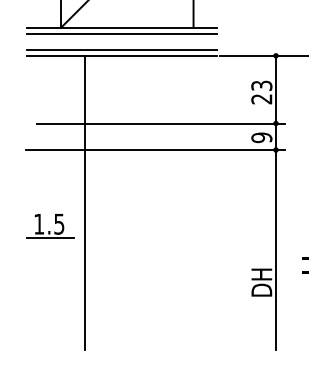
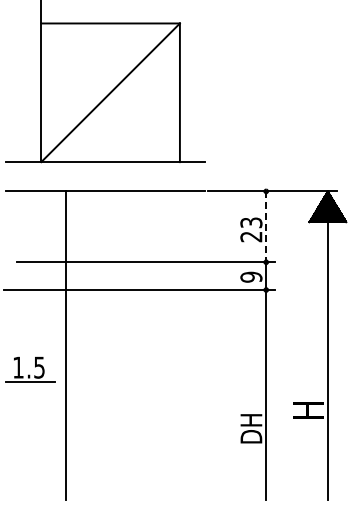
line: (121, 33) -> (104, 168), removed
line: (121, 50) -> (104, 185), removed
line: (276, 90) -> (266, 227), solid -> dashed

